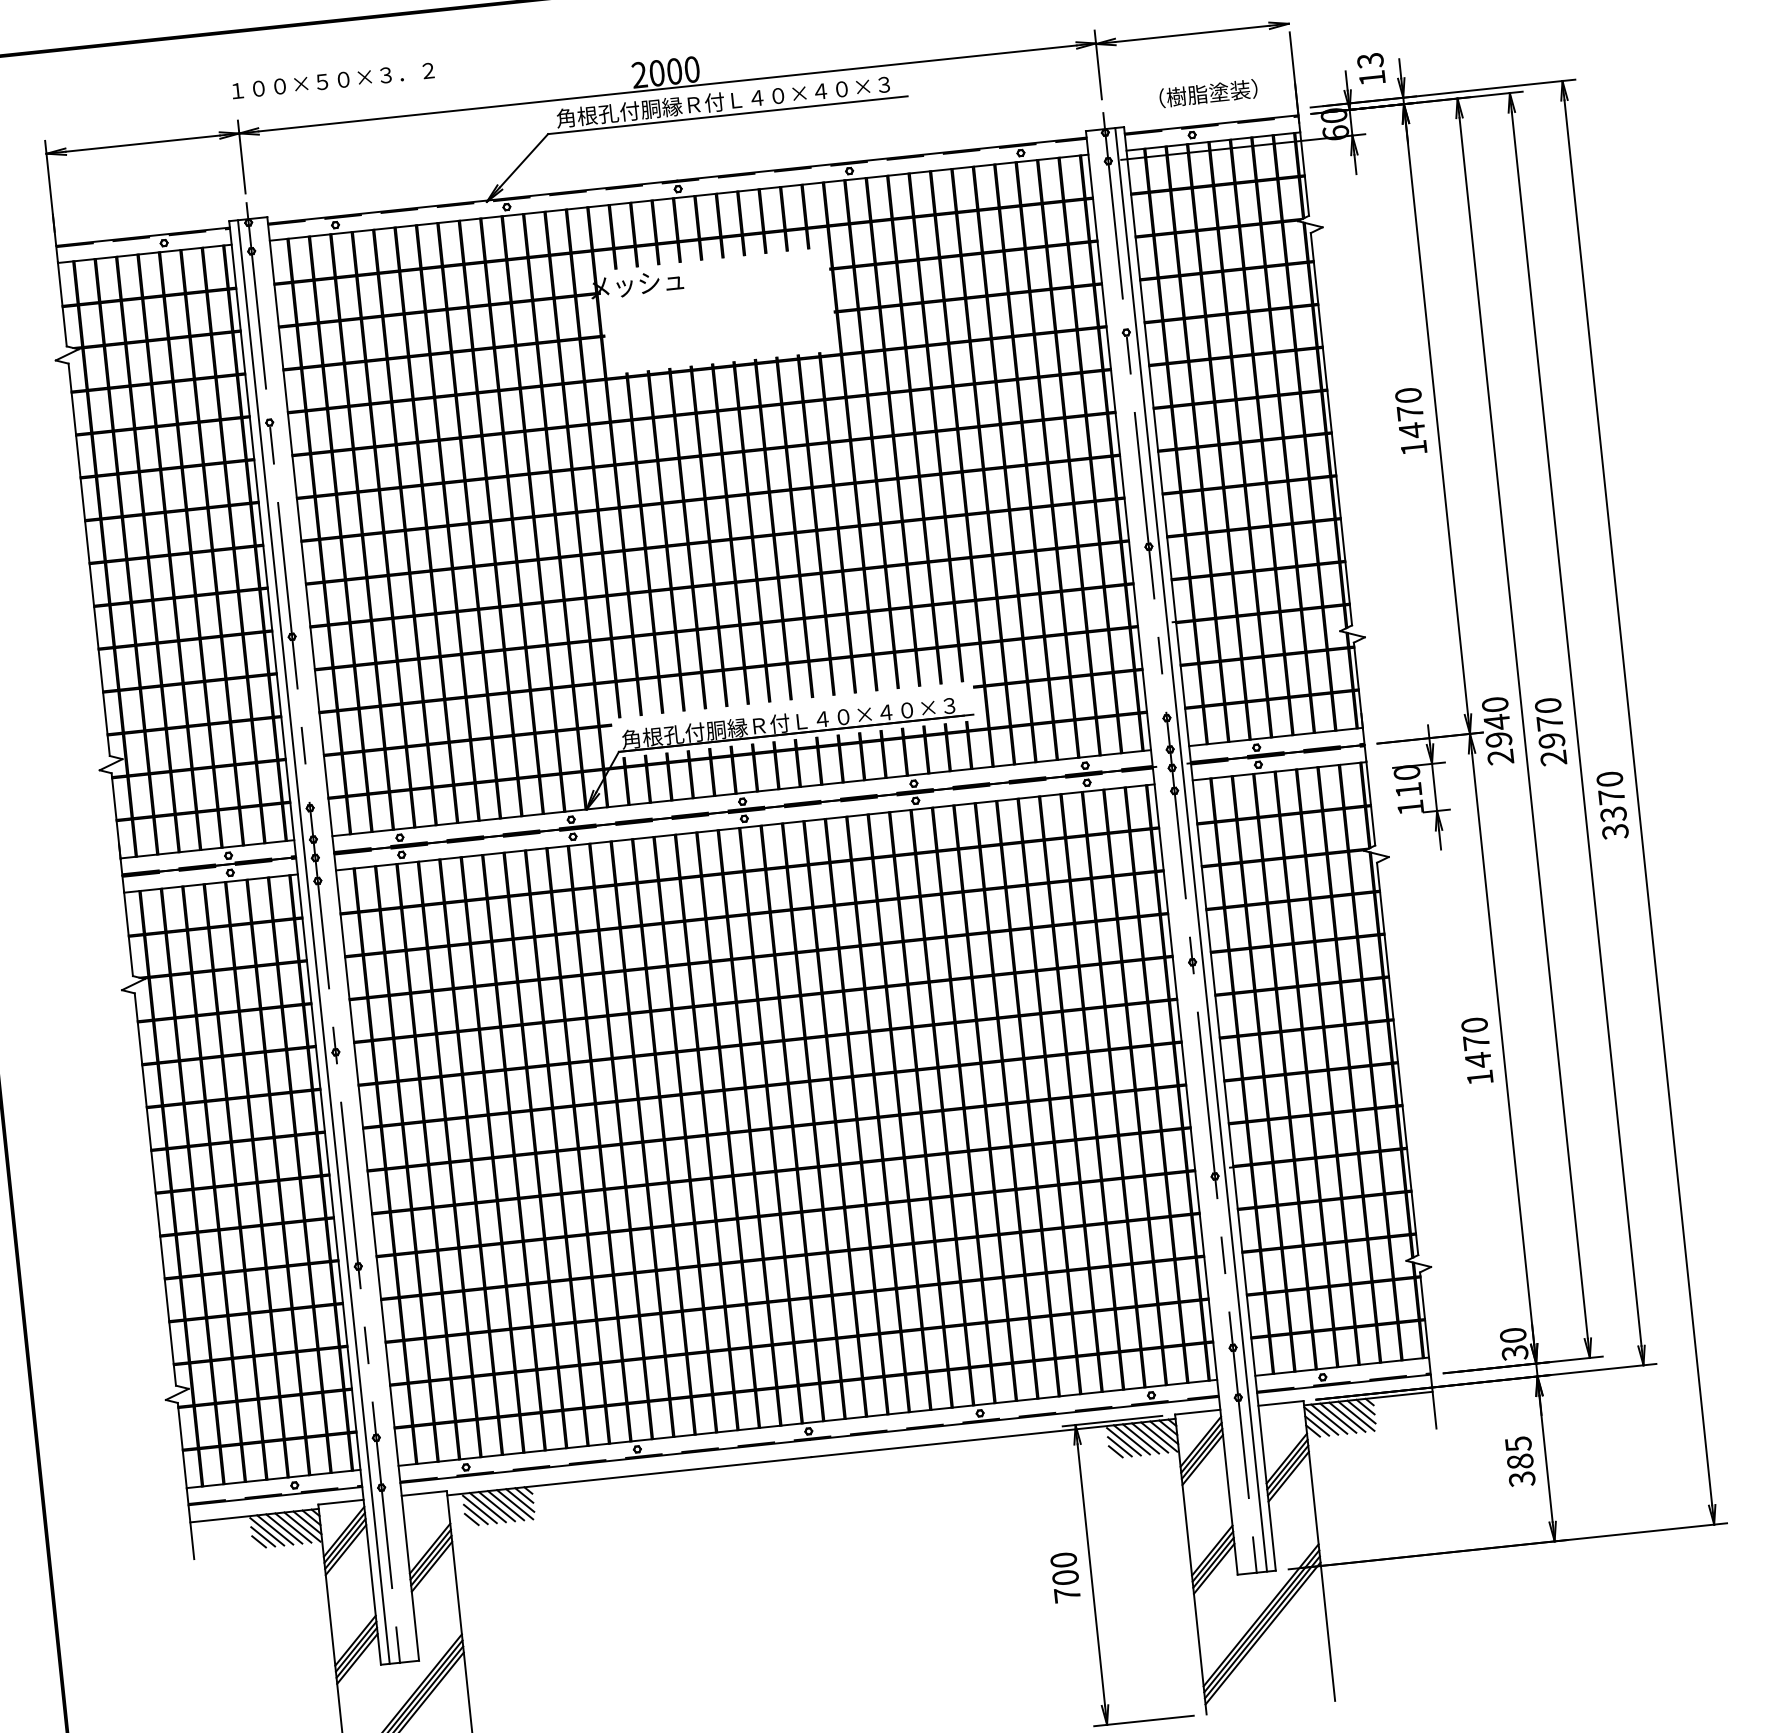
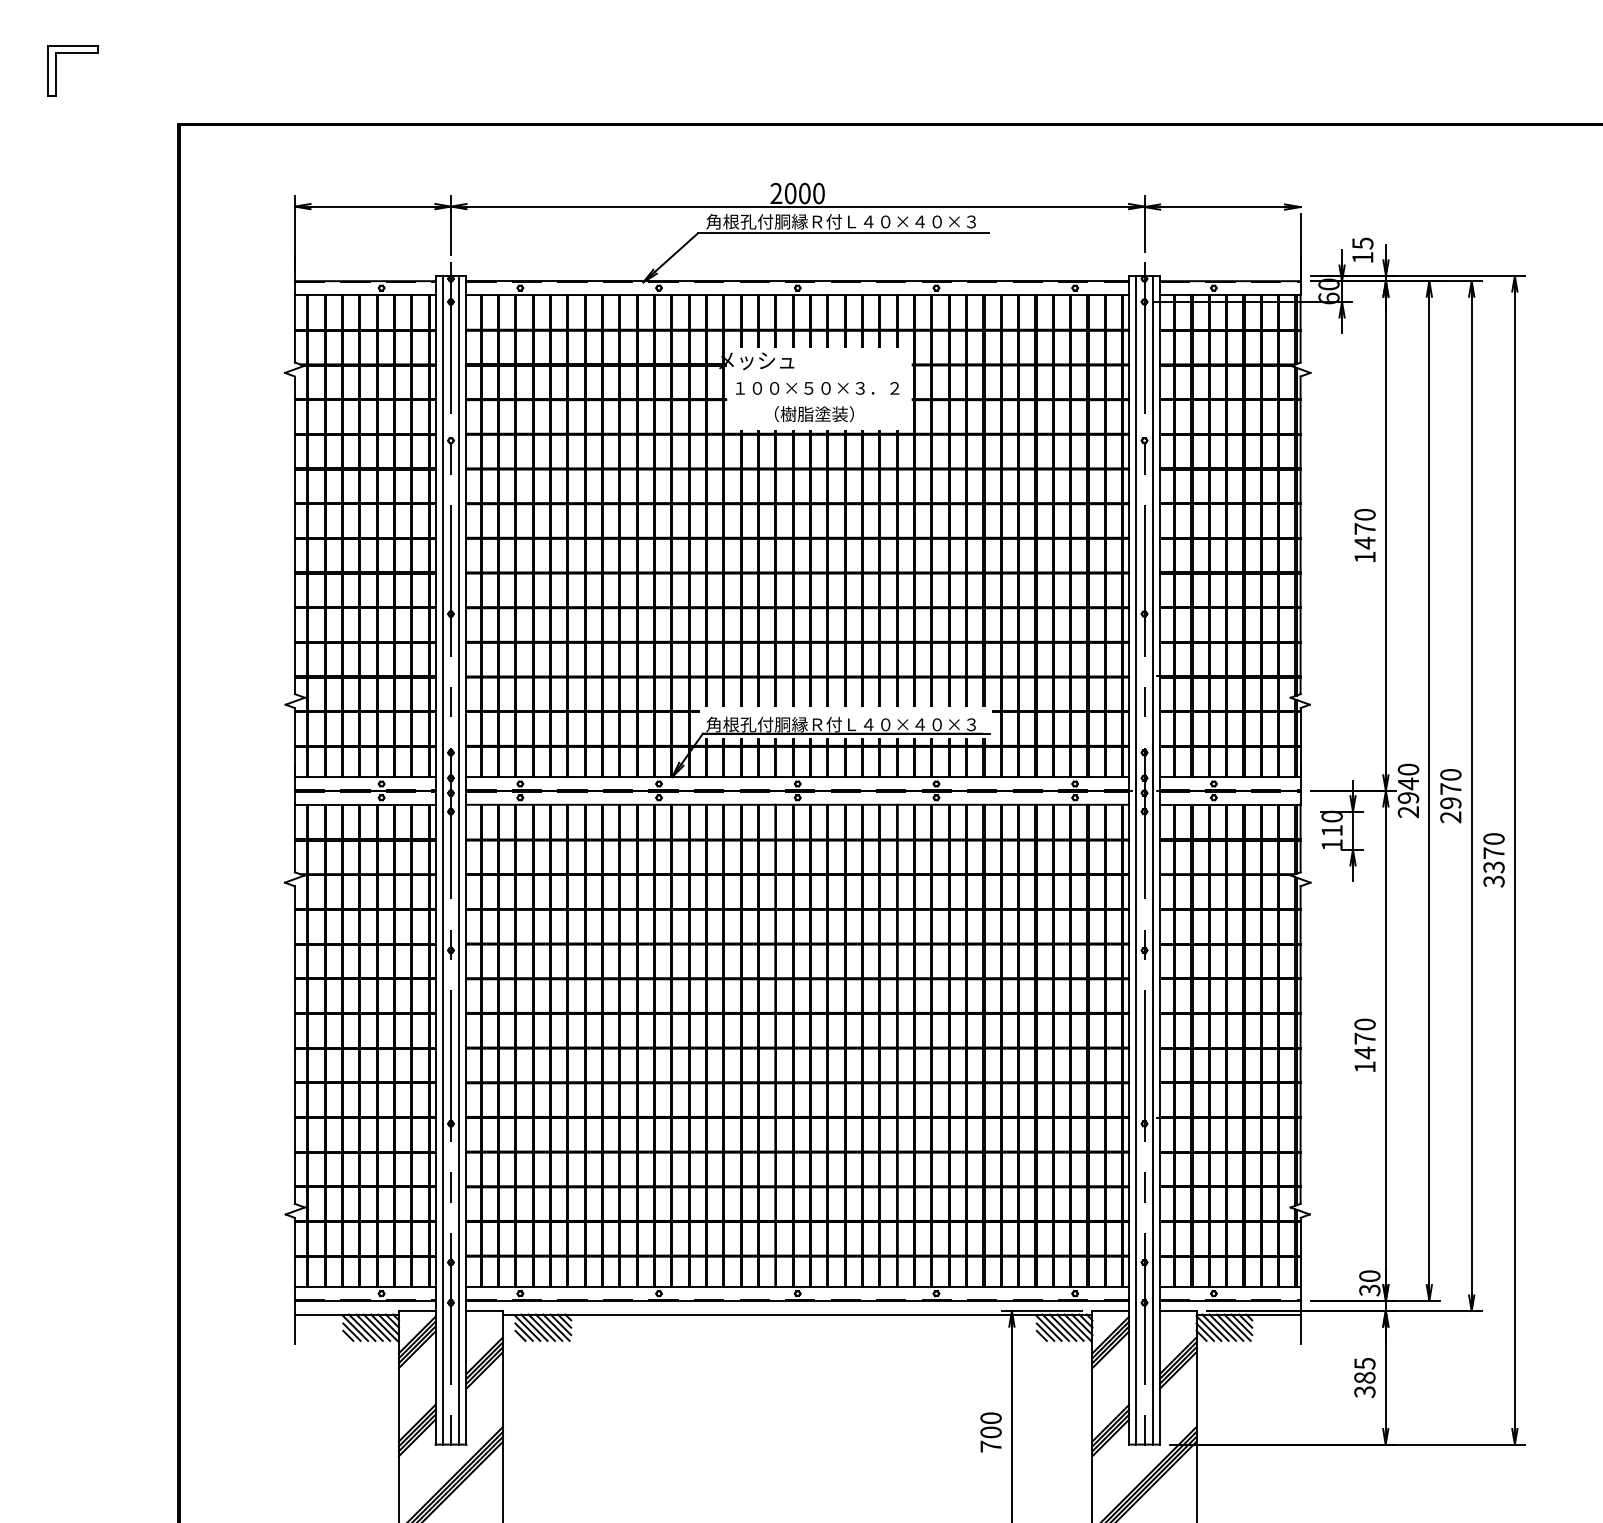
text: (1369, 59) -> (1362, 242), 13 -> 15
text: (333, 81) -> (817, 388), moved
text: (1207, 94) -> (813, 414), moved
line: (1170, 851) -> (1136, 859), added
line: (334, 938) -> (459, 859), added

